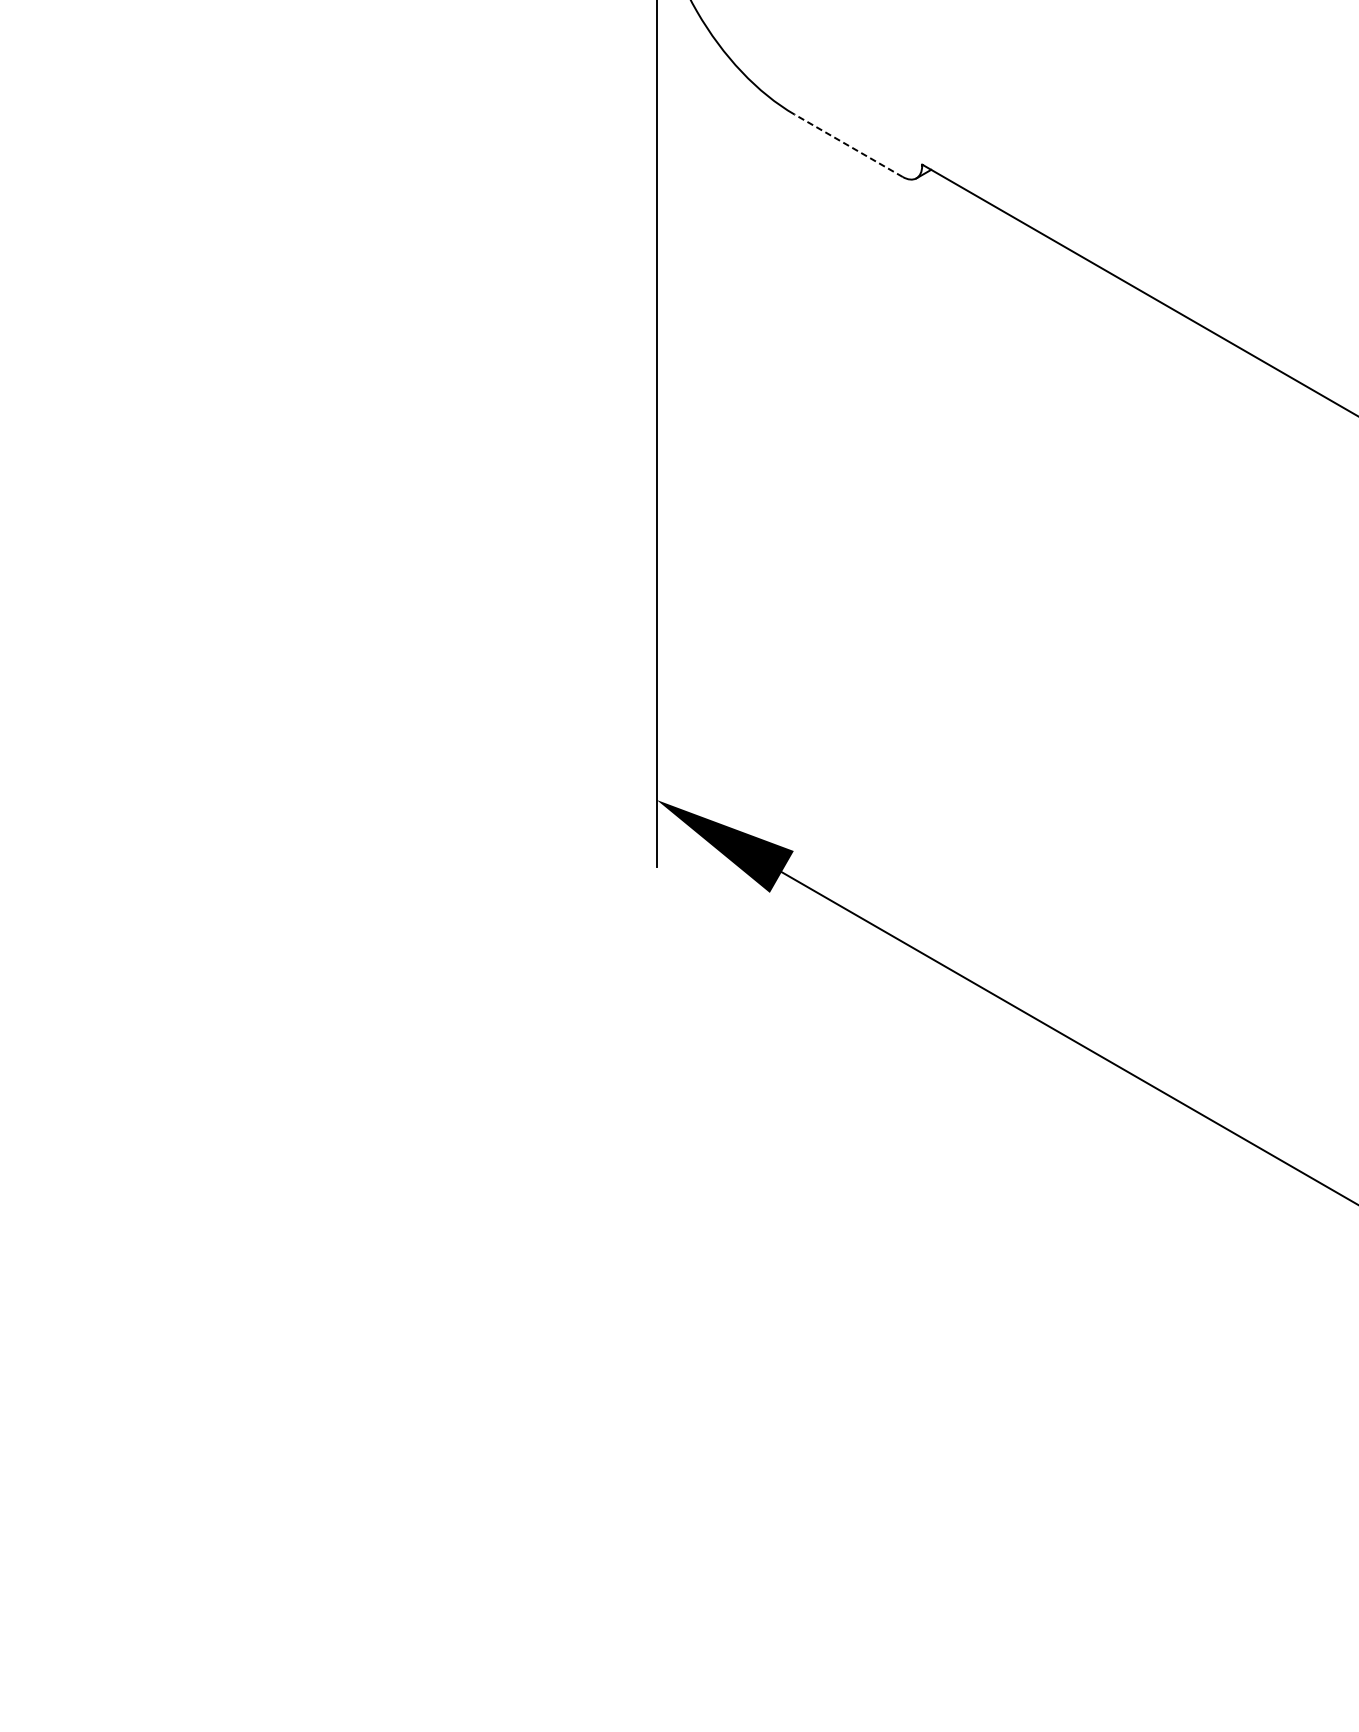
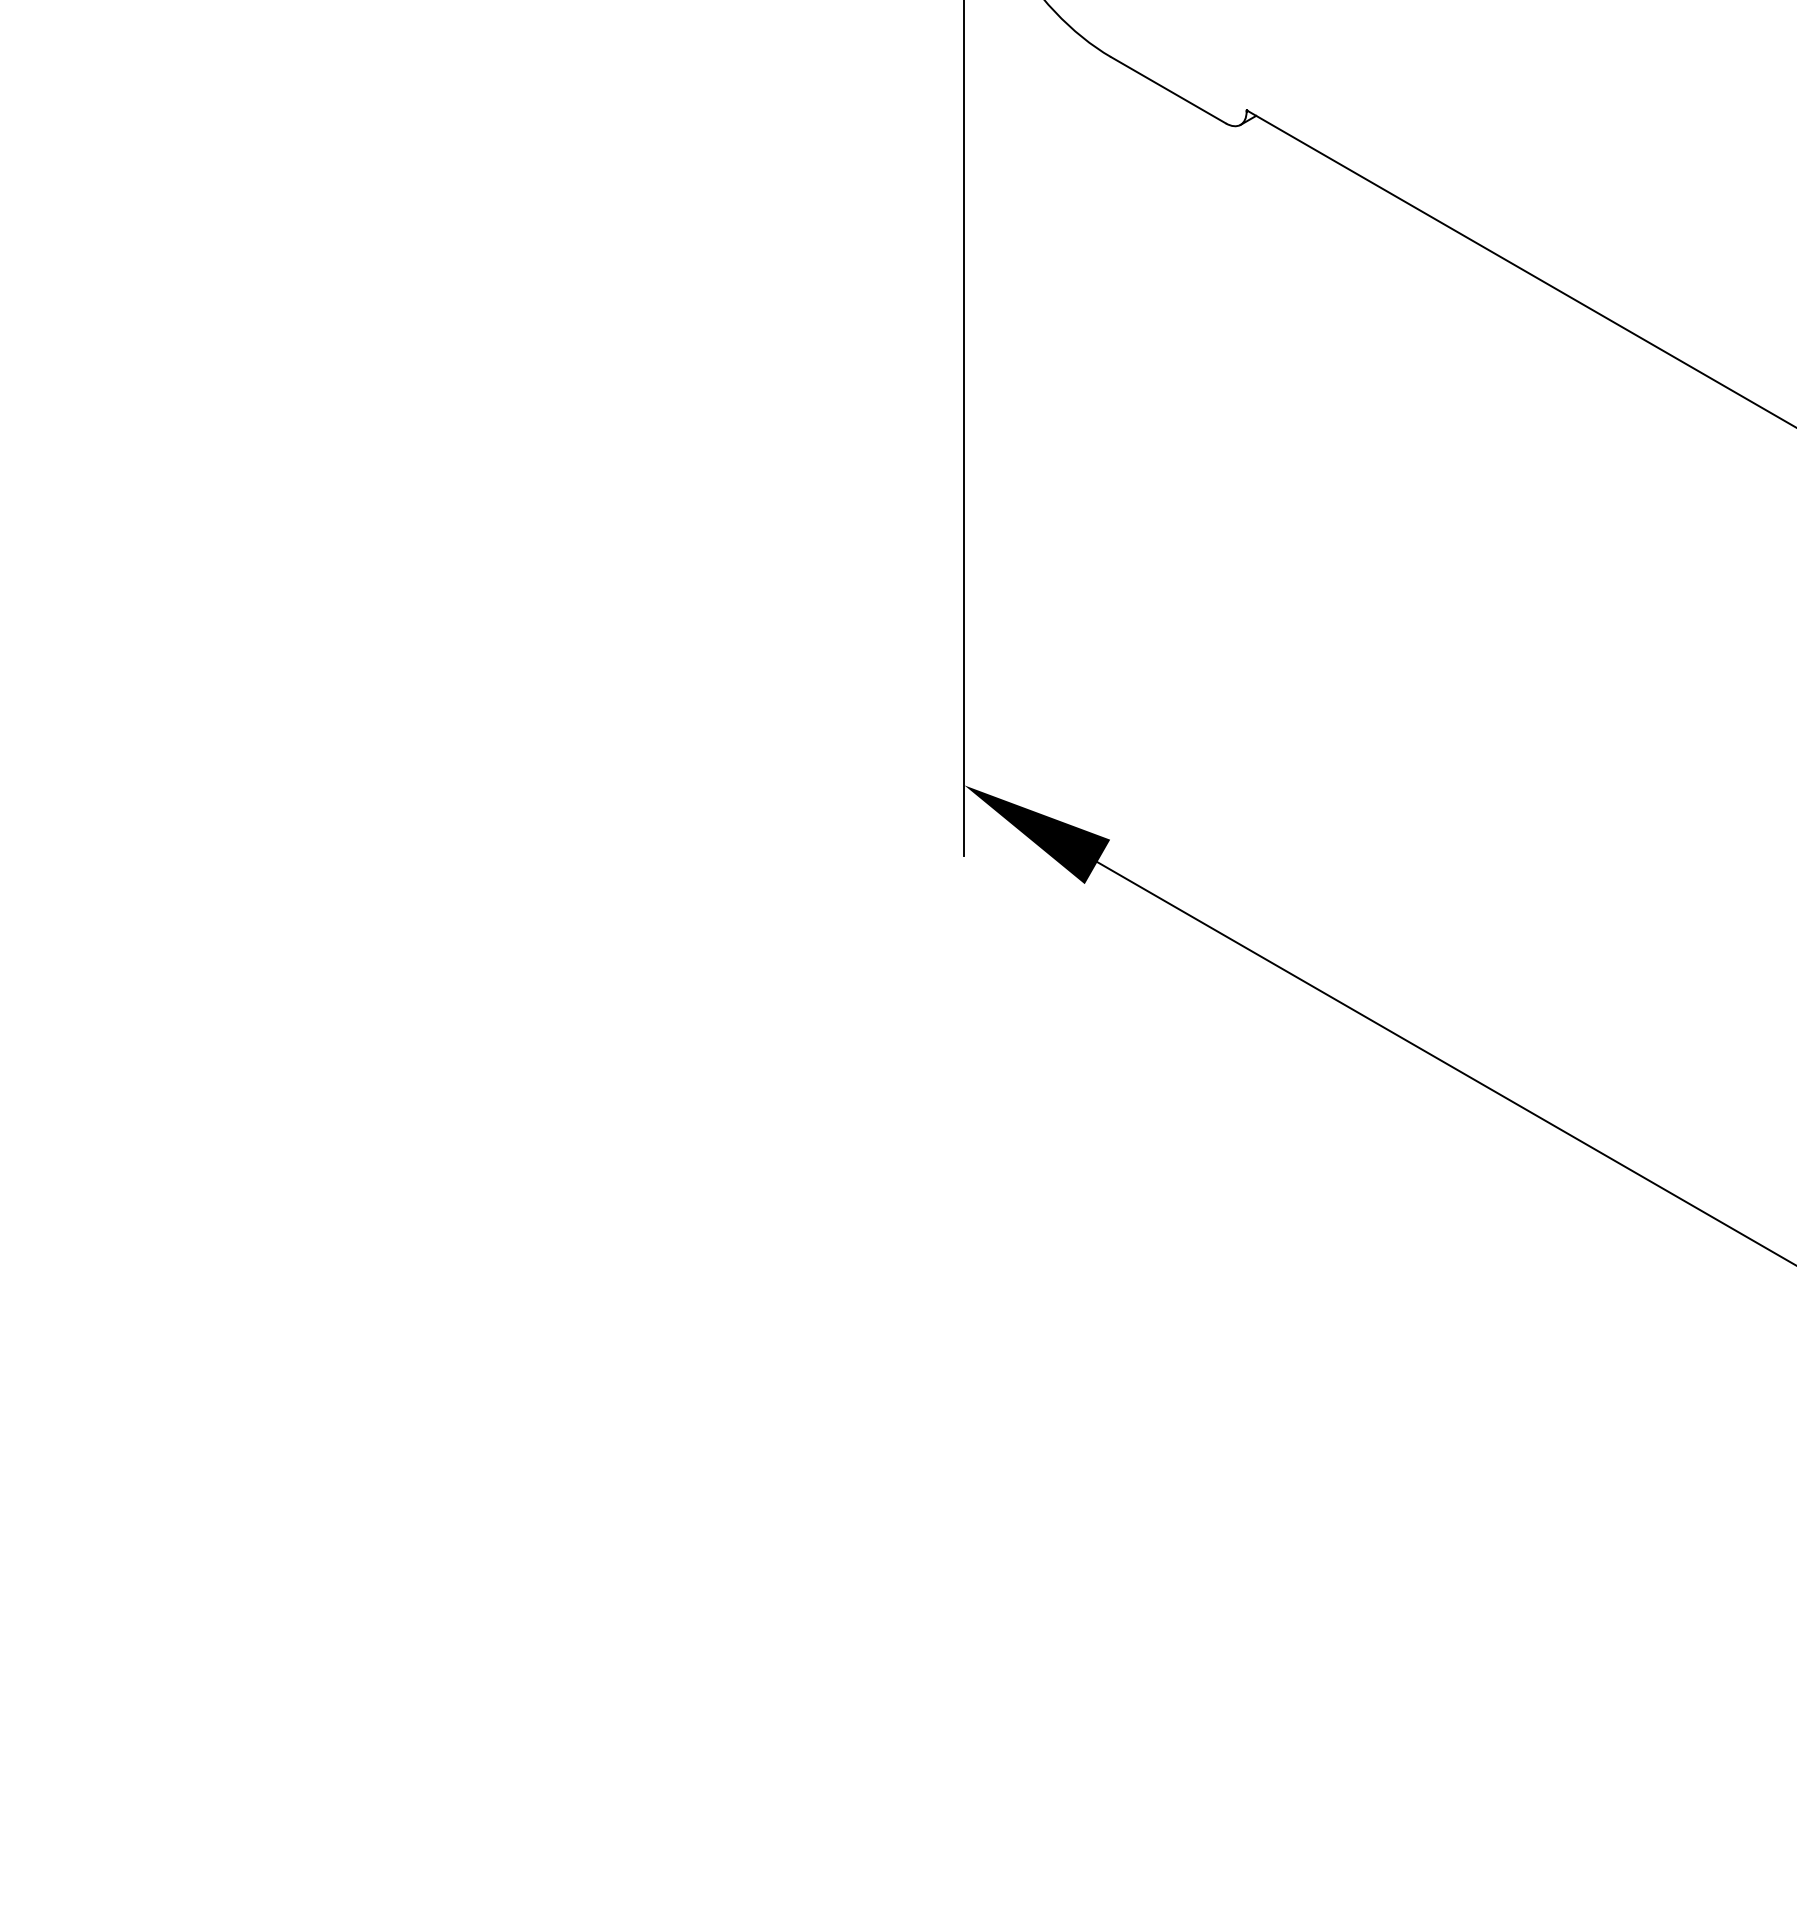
line: (848, 145) -> (1168, 90), dashed -> solid

